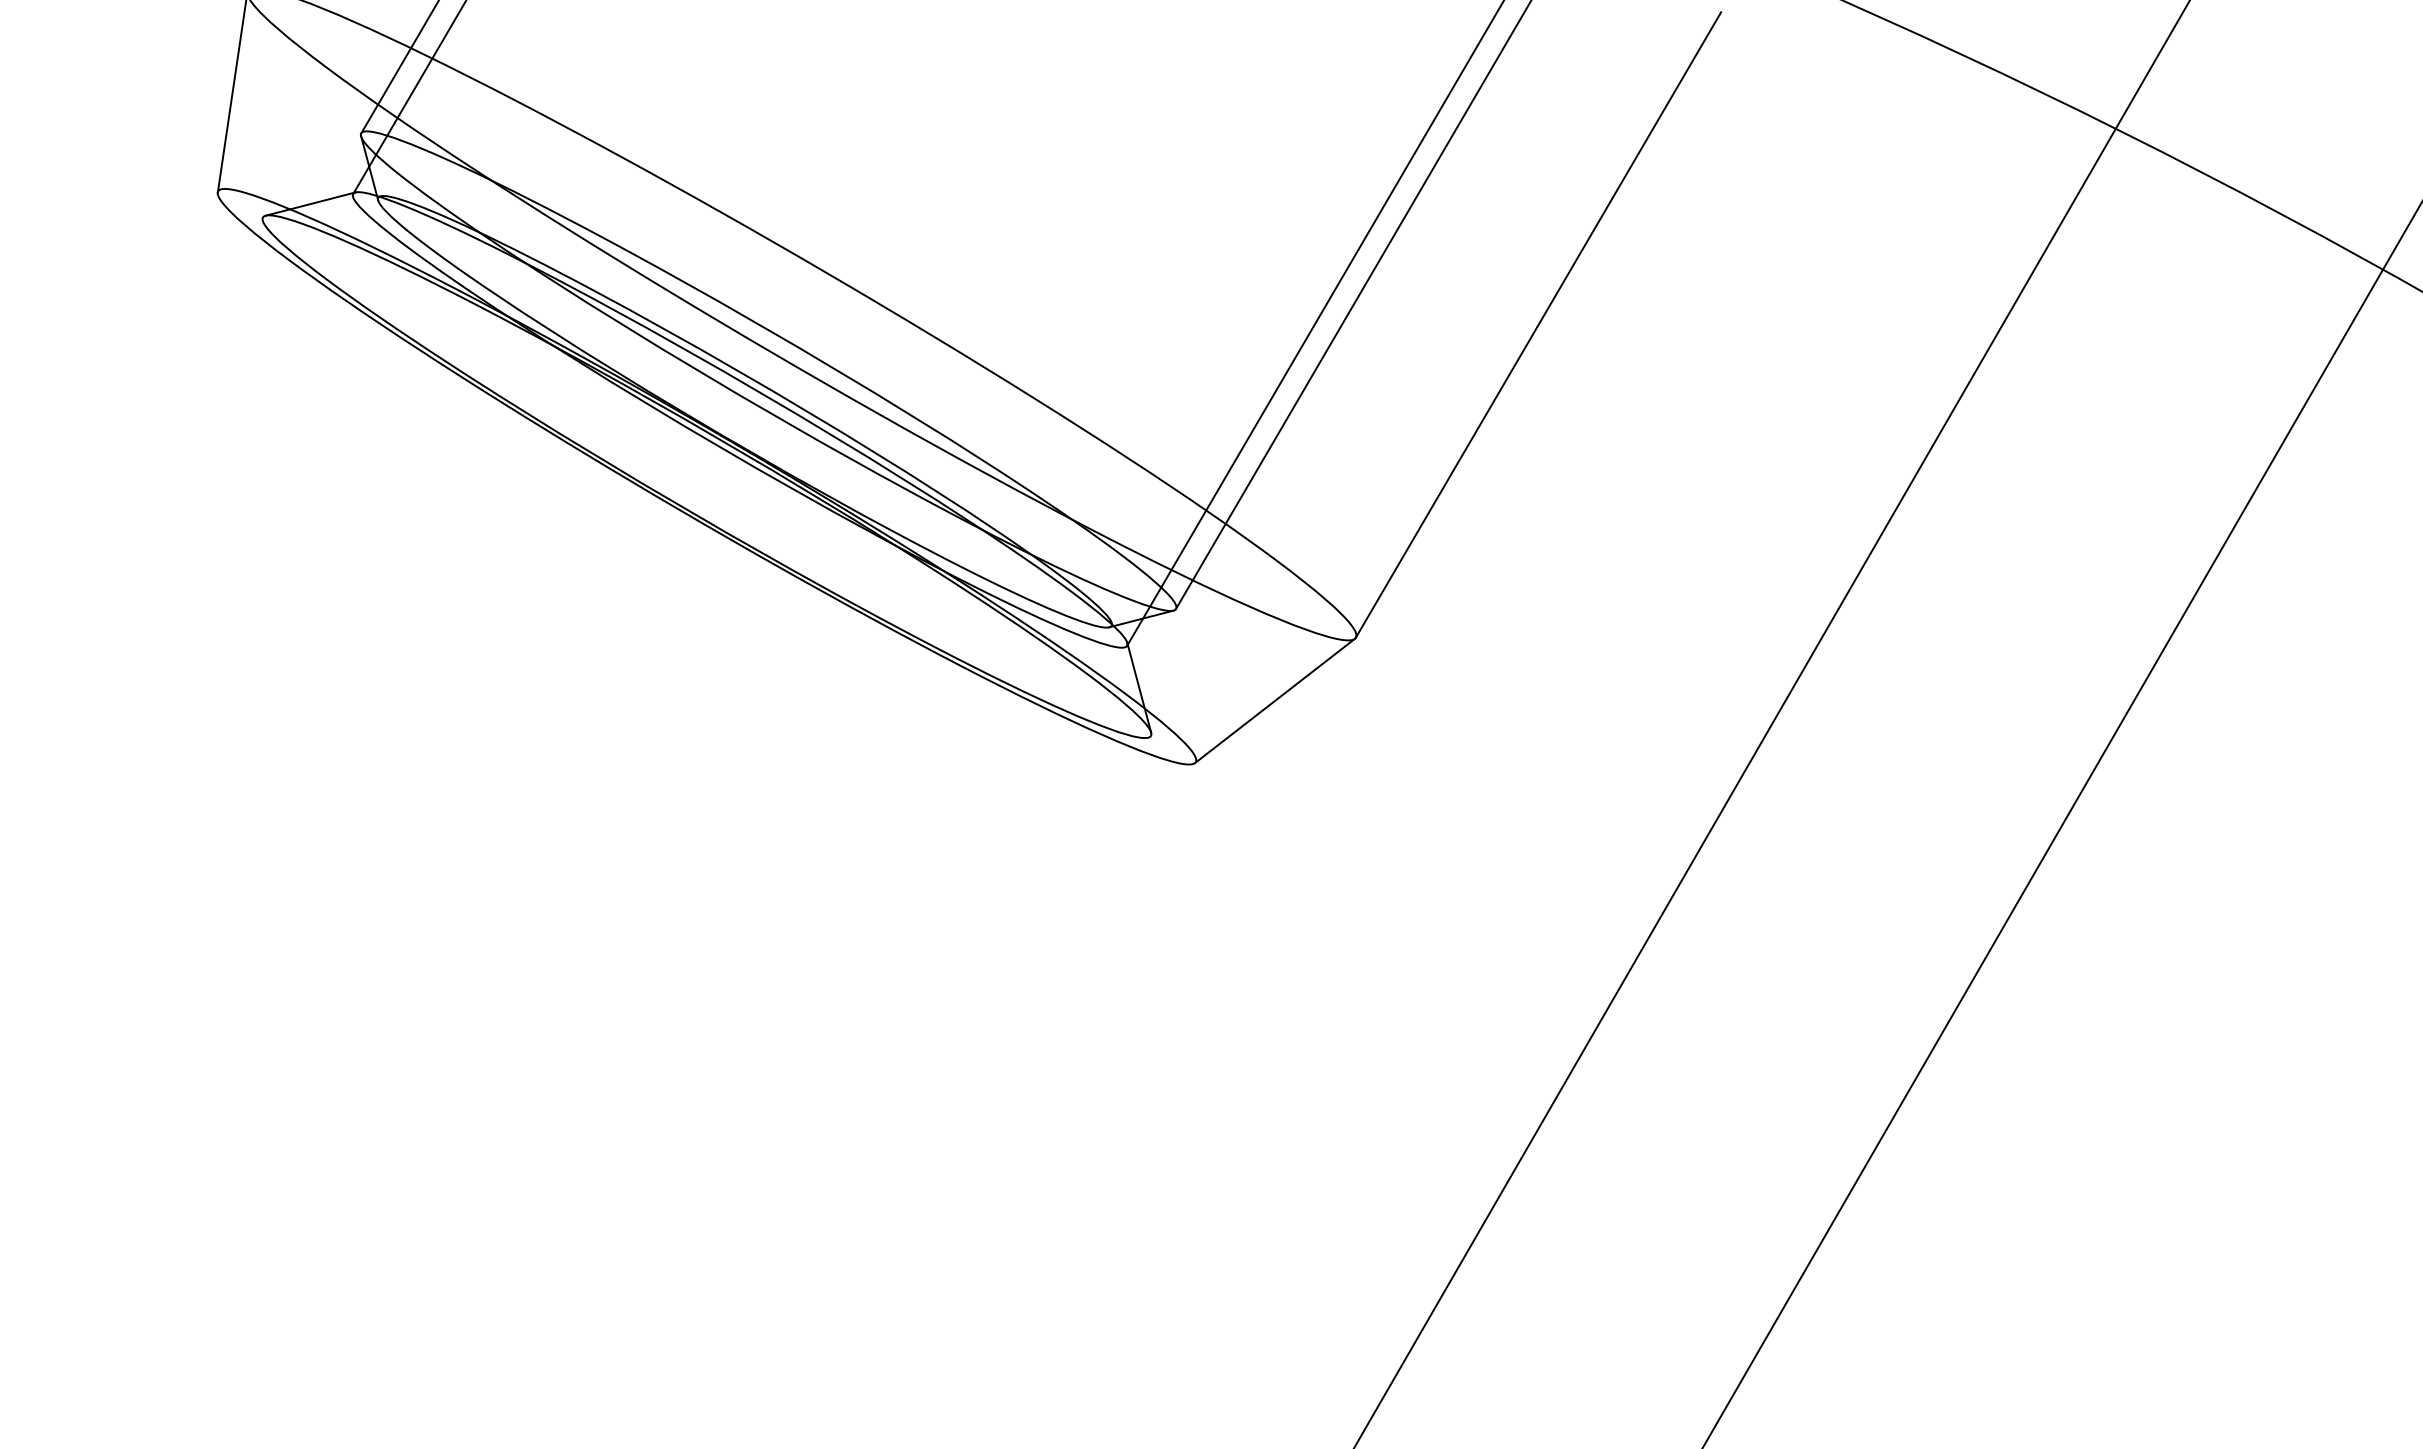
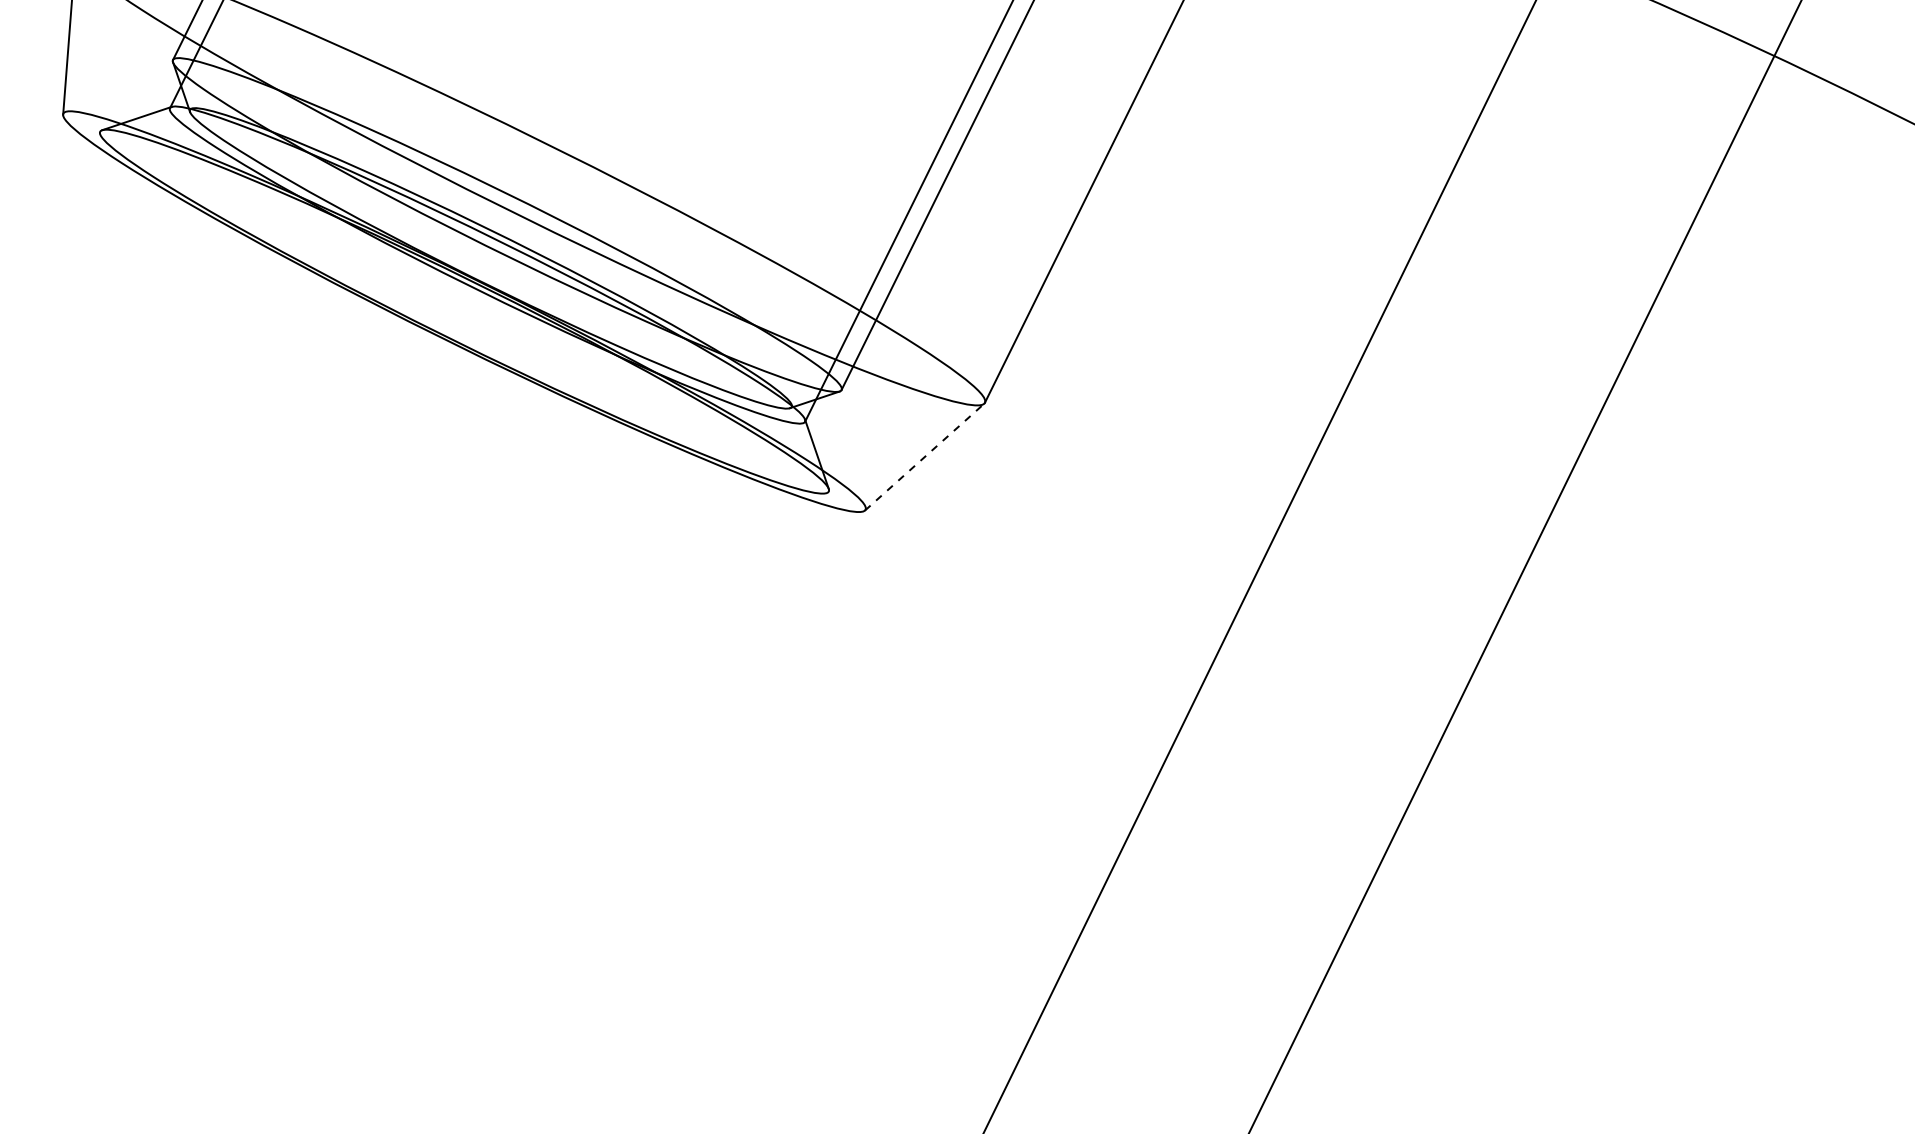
line: (1275, 700) -> (925, 456), solid -> dashed

